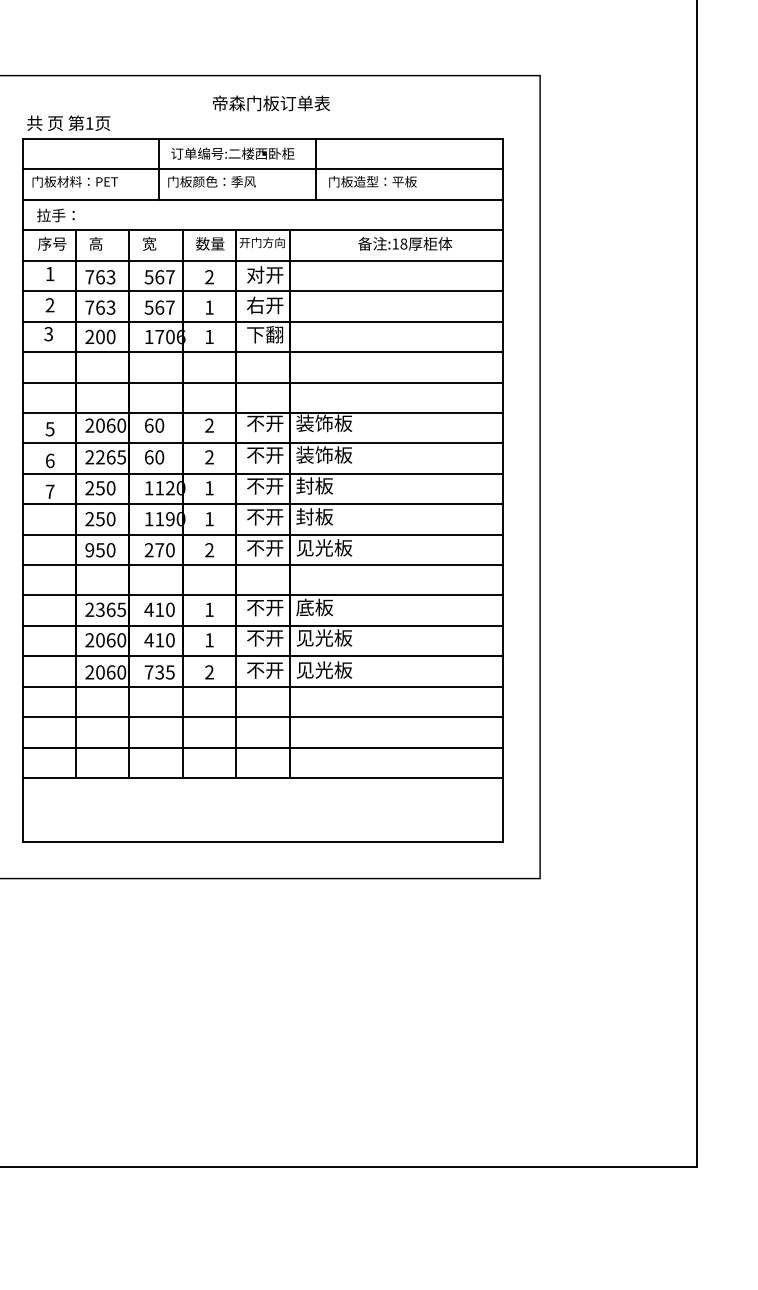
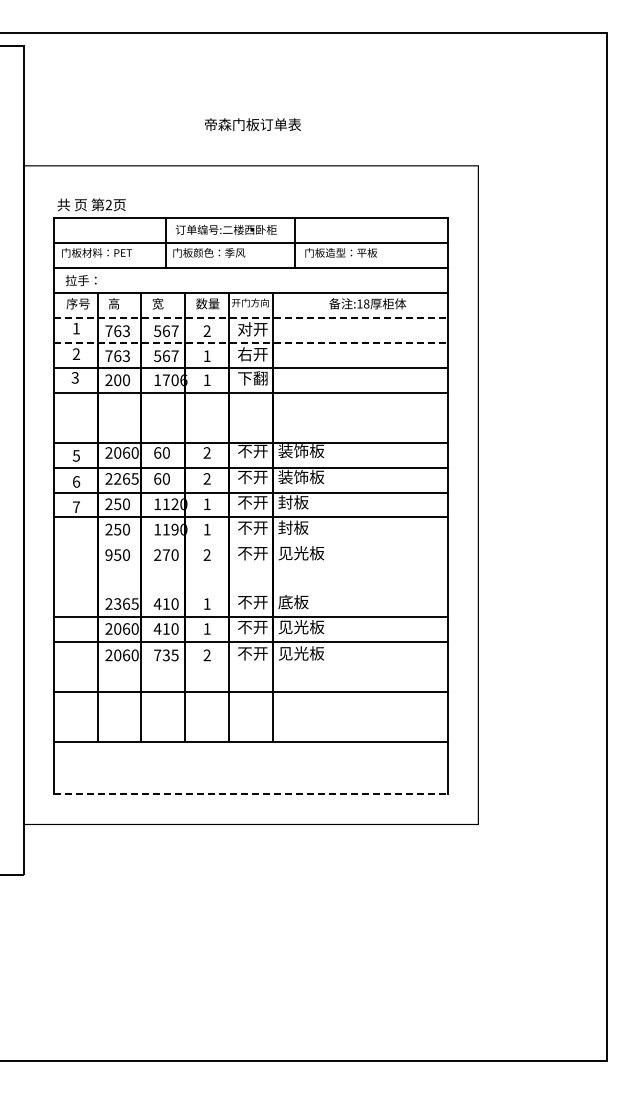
text: (270, 103) -> (252, 124), moved
text: (89, 122) -> (108, 204), 1 -> 2
line: (263, 260) -> (251, 317), solid -> dashed
line: (263, 290) -> (251, 342), solid -> dashed
line: (262, 382) -> (250, 417), removed
line: (262, 534) -> (250, 542), removed
line: (262, 565) -> (250, 567), removed
line: (262, 595) -> (250, 592), removed
line: (262, 687) -> (250, 667), removed
line: (262, 748) -> (250, 717), removed
line: (263, 842) -> (251, 794), solid -> dashed

